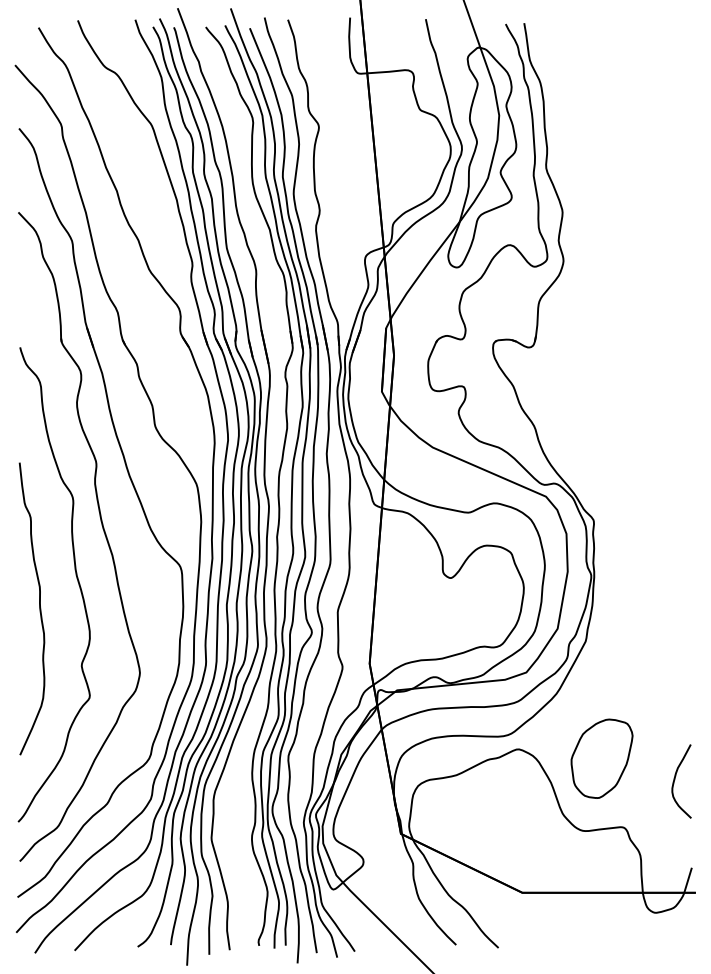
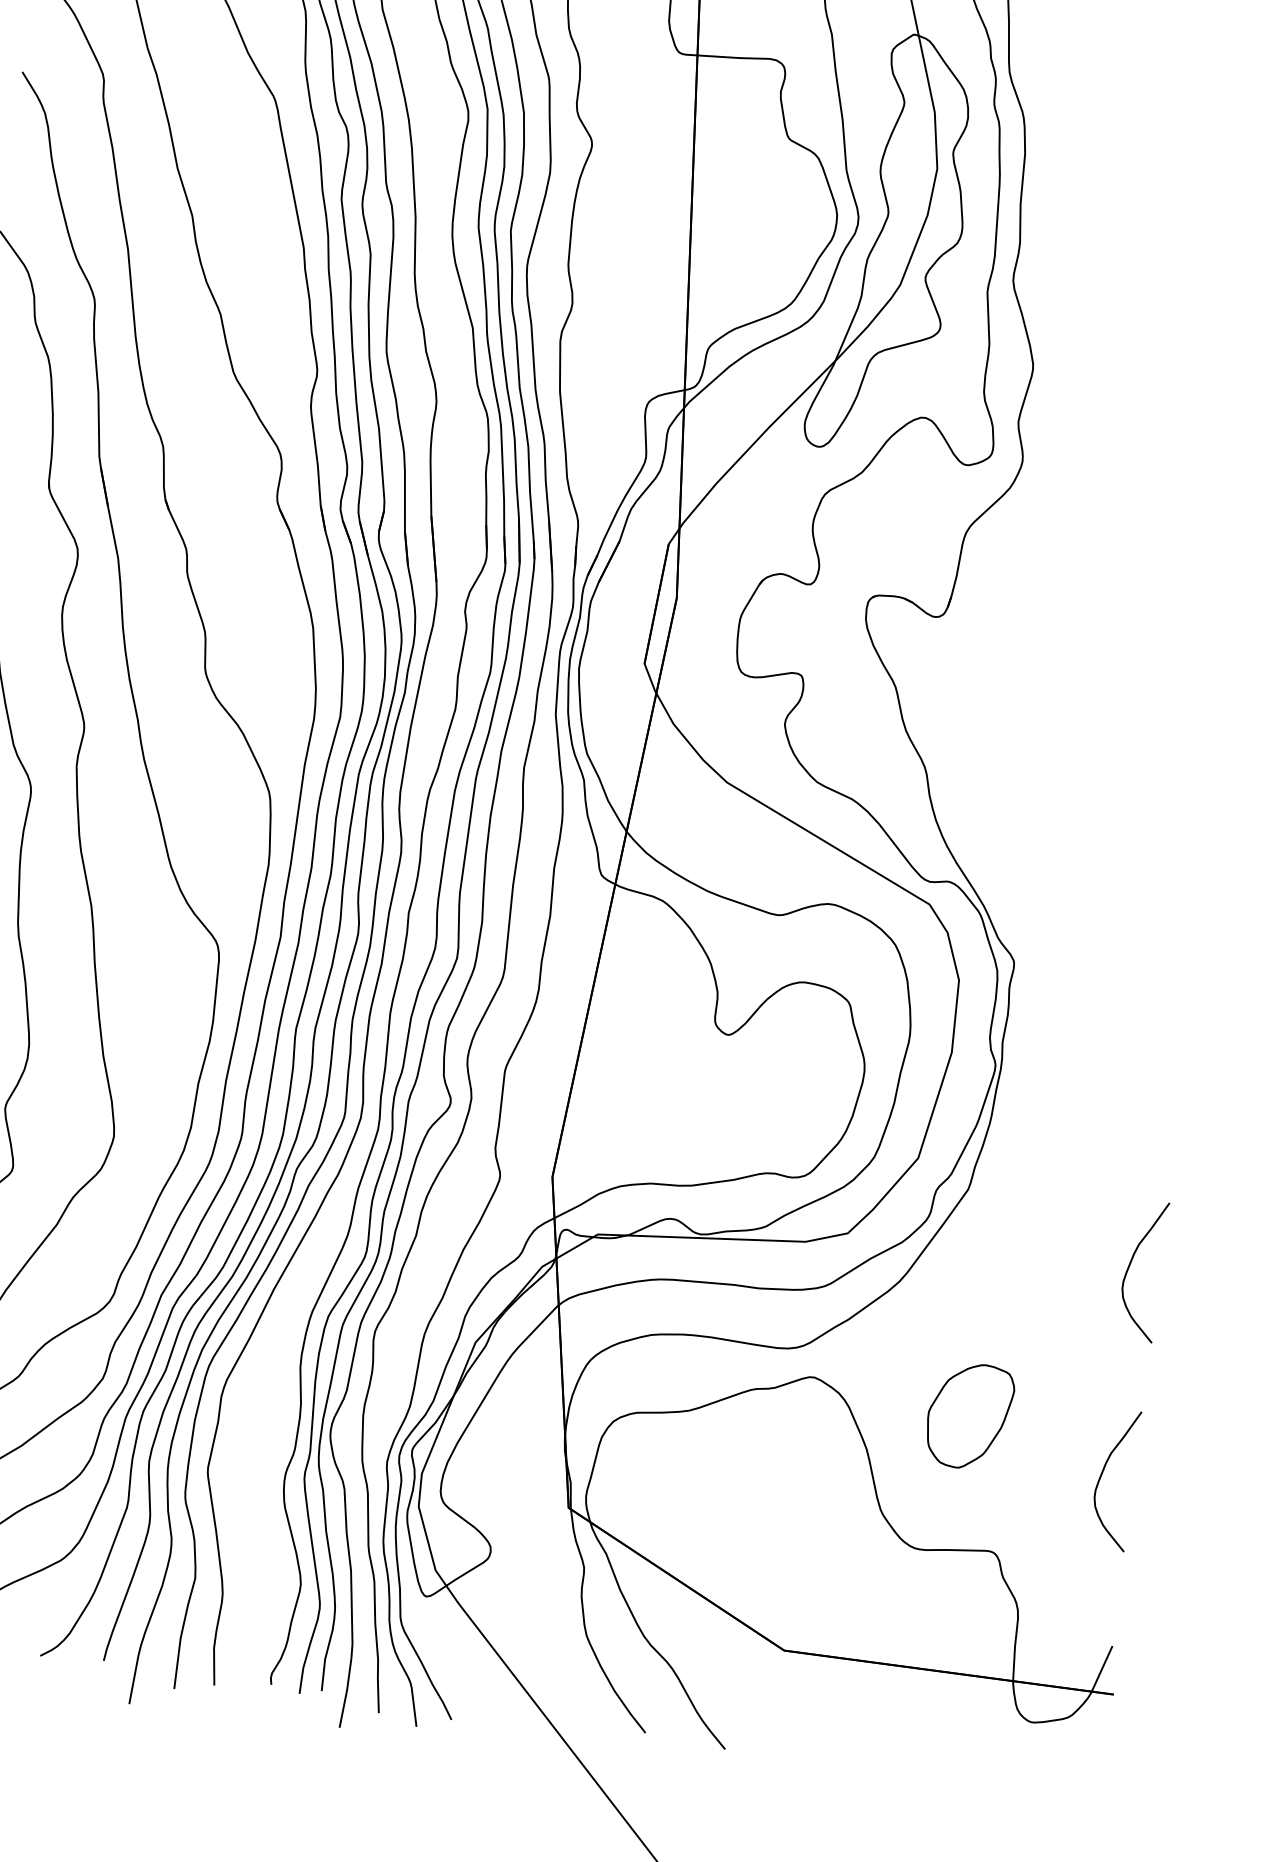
curve: (675, 670) -> (1131, 1267), added
part: (601, 758) -> (968, 1415), size x0.7

